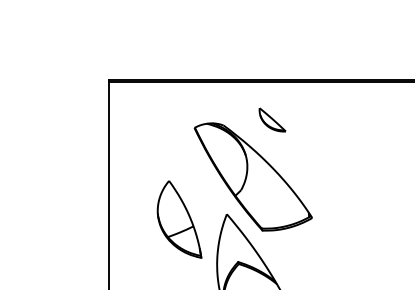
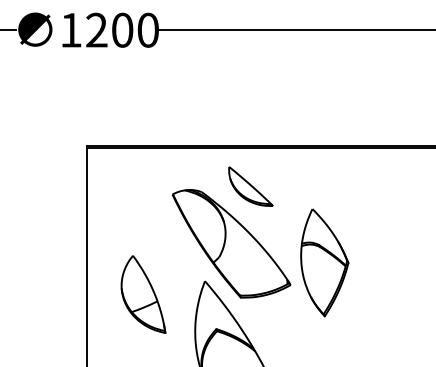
part: (272, 119) -> (250, 186), size x1.67
part: (345, 195) -> (324, 262), added
part: (179, 219) -> (143, 294), moved

